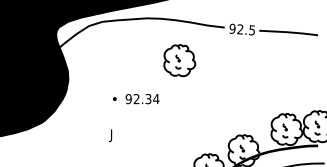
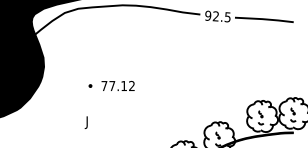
part: (179, 60) -> (155, 47), removed
text: (142, 99) -> (118, 86), 92.34 -> 77.12

